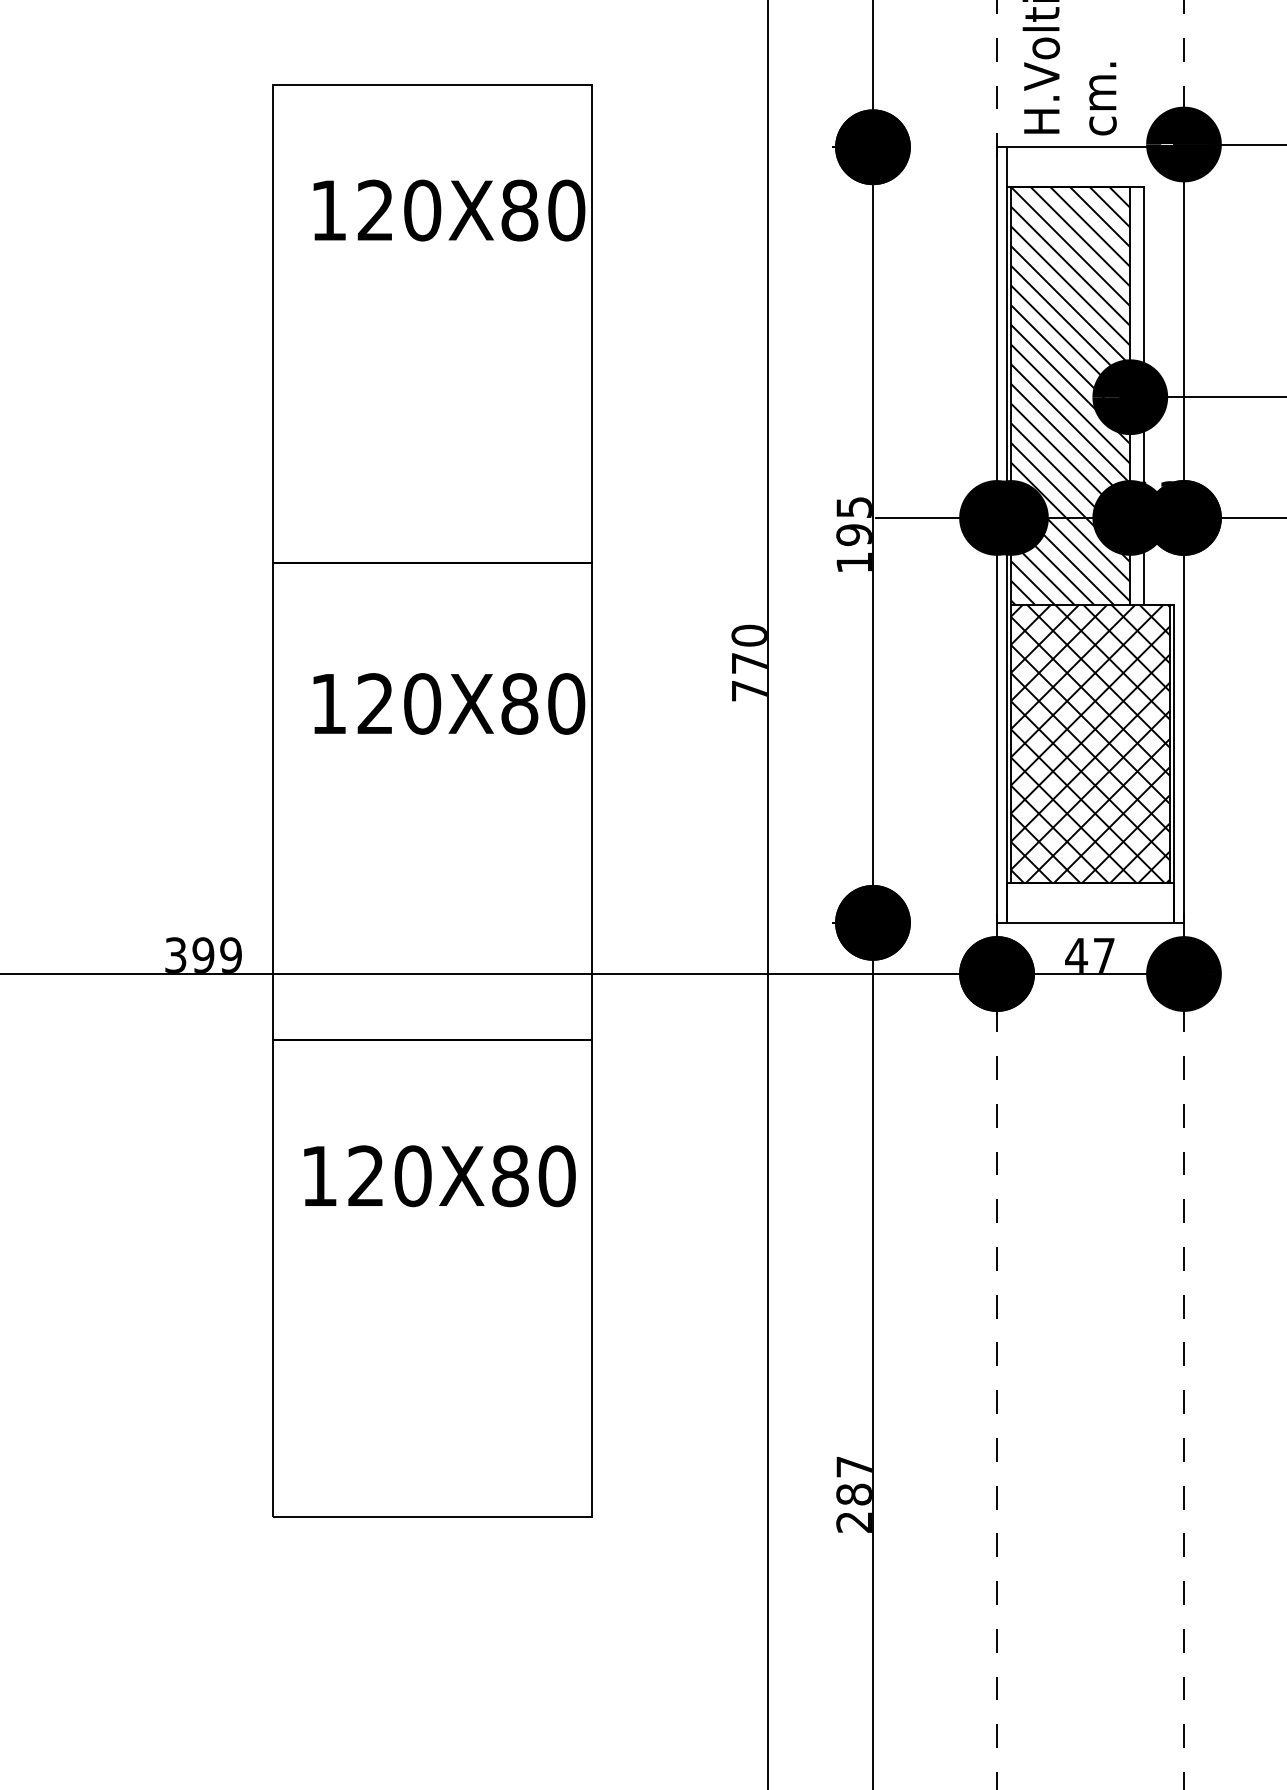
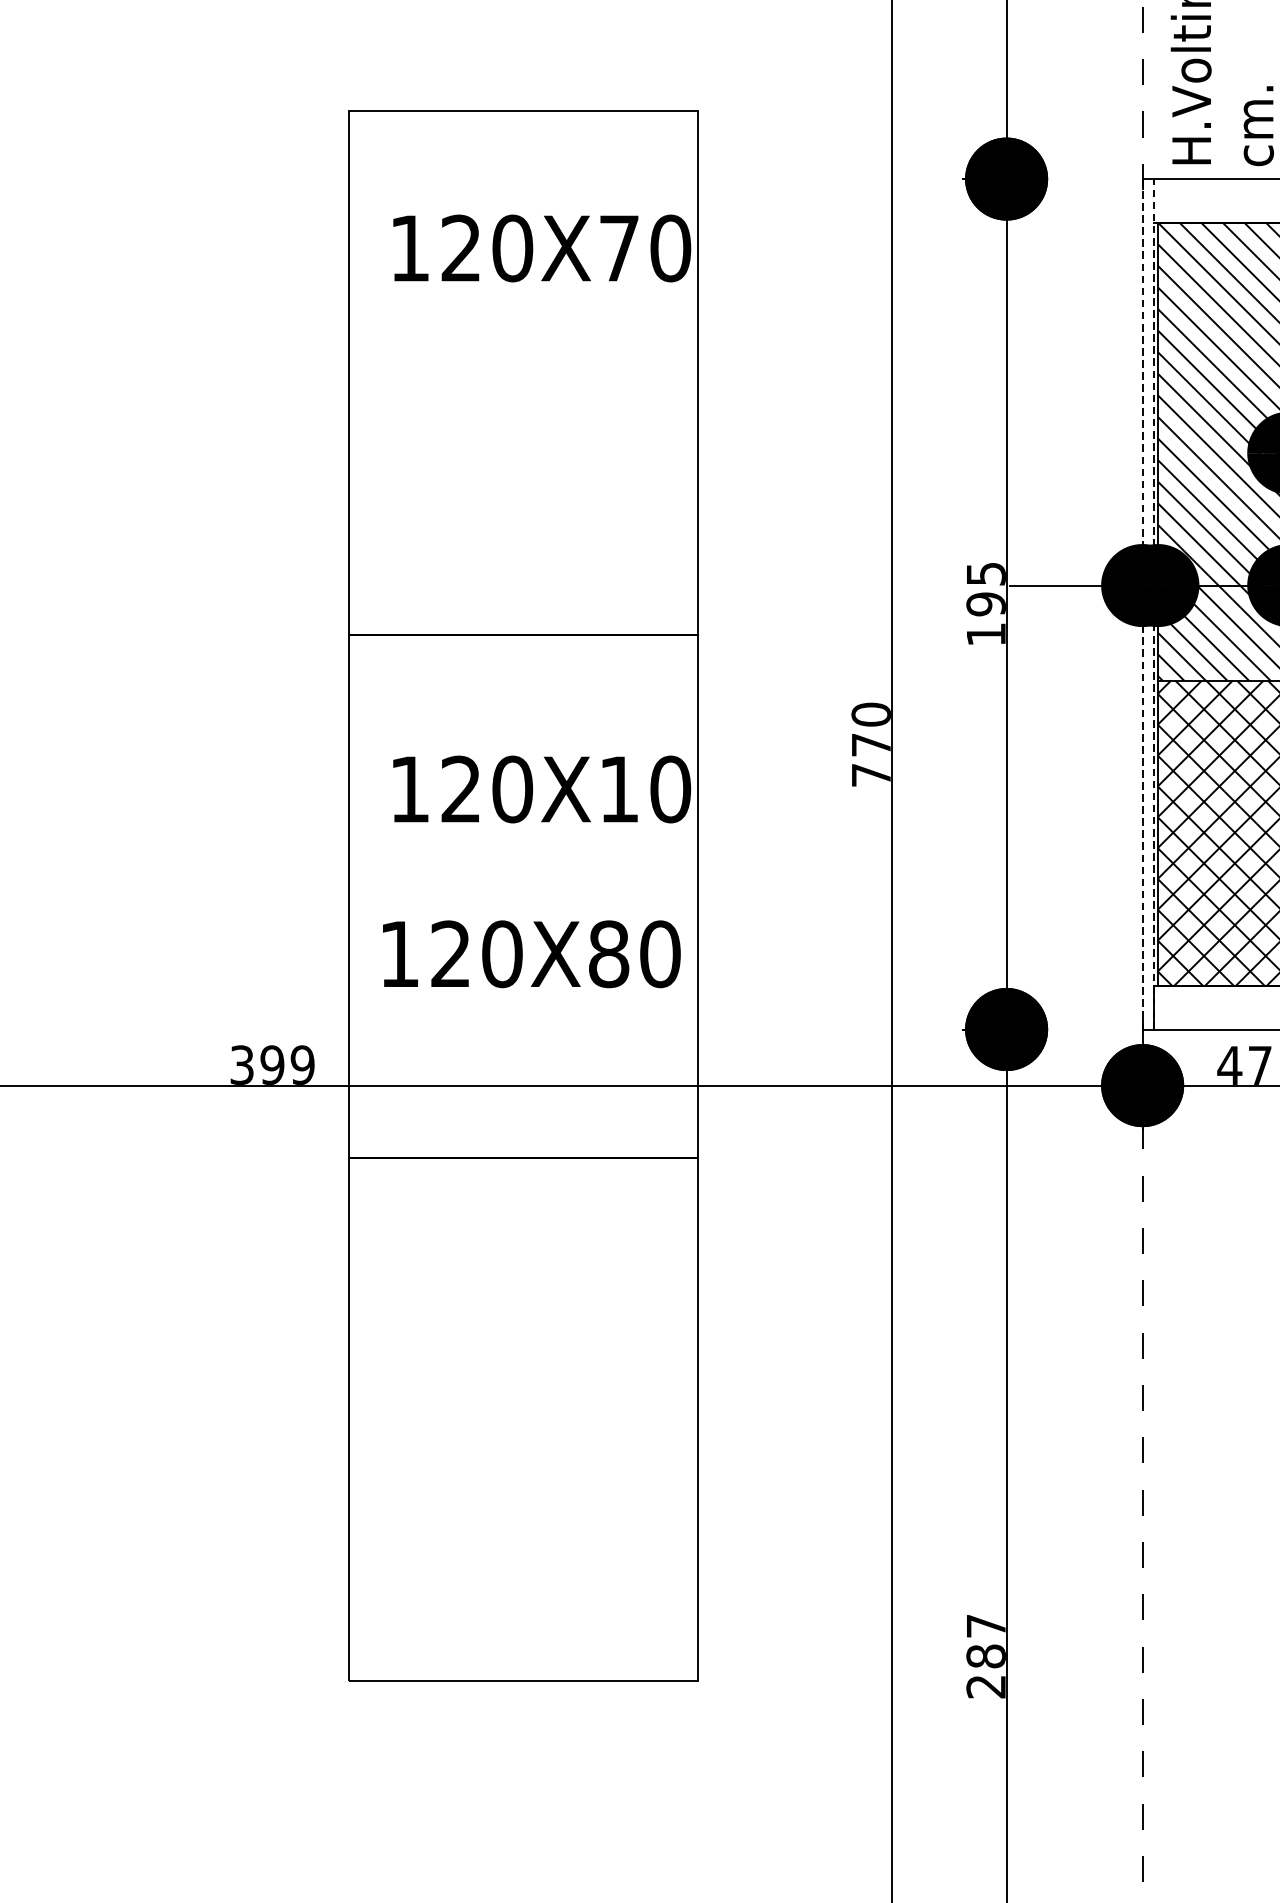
text: (519, 210) -> (619, 248), 120X80 -> 120X70
line: (997, 535) -> (1143, 604), solid -> dashed
line: (1006, 535) -> (1153, 604), solid -> dashed
text: (519, 703) -> (619, 788), 120X80 -> 120X10
text: (439, 1176) -> (531, 954), moved

